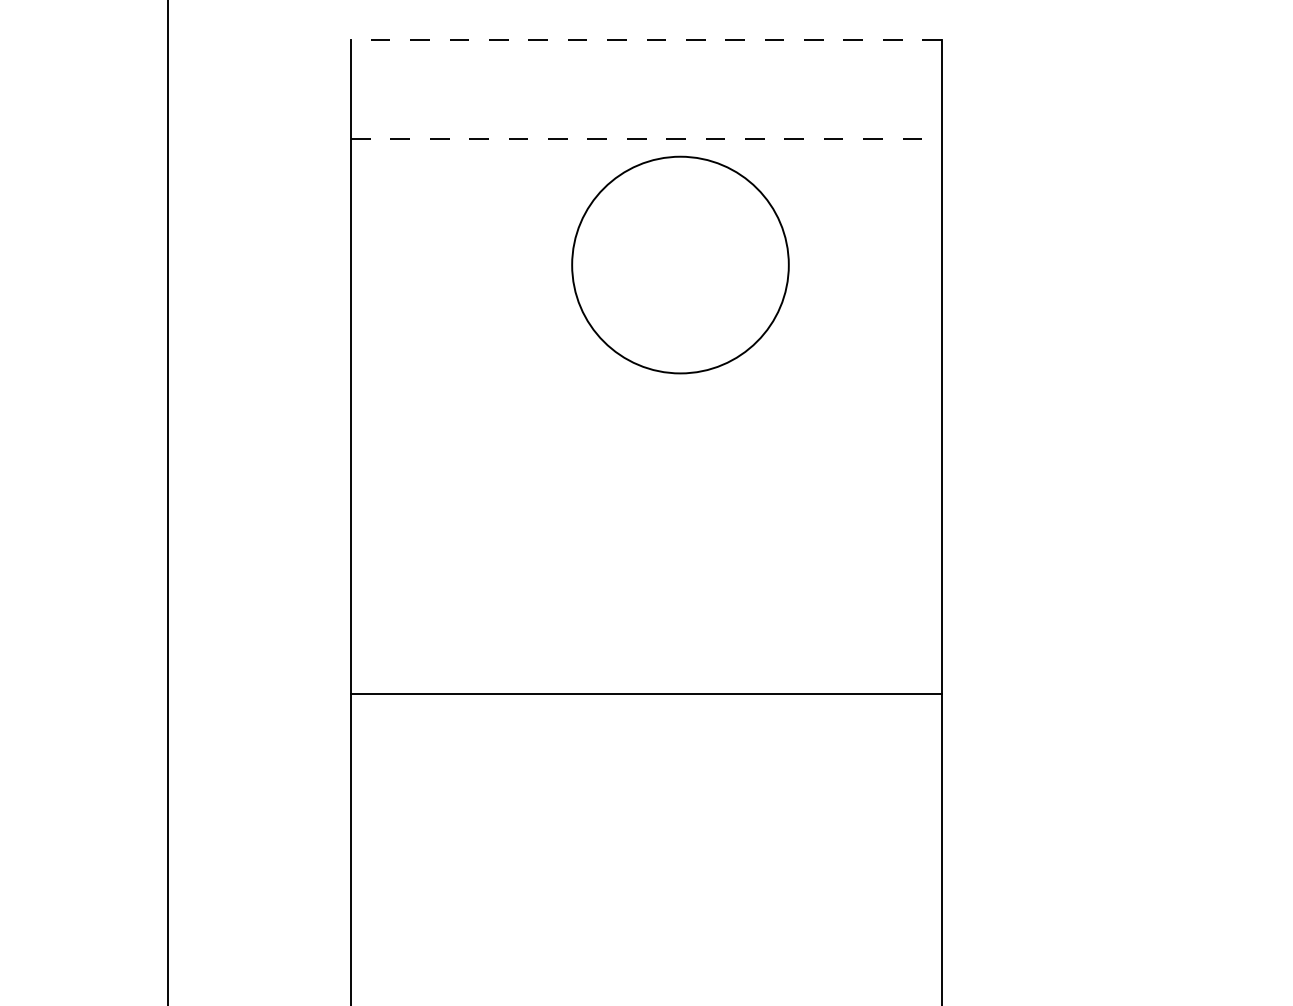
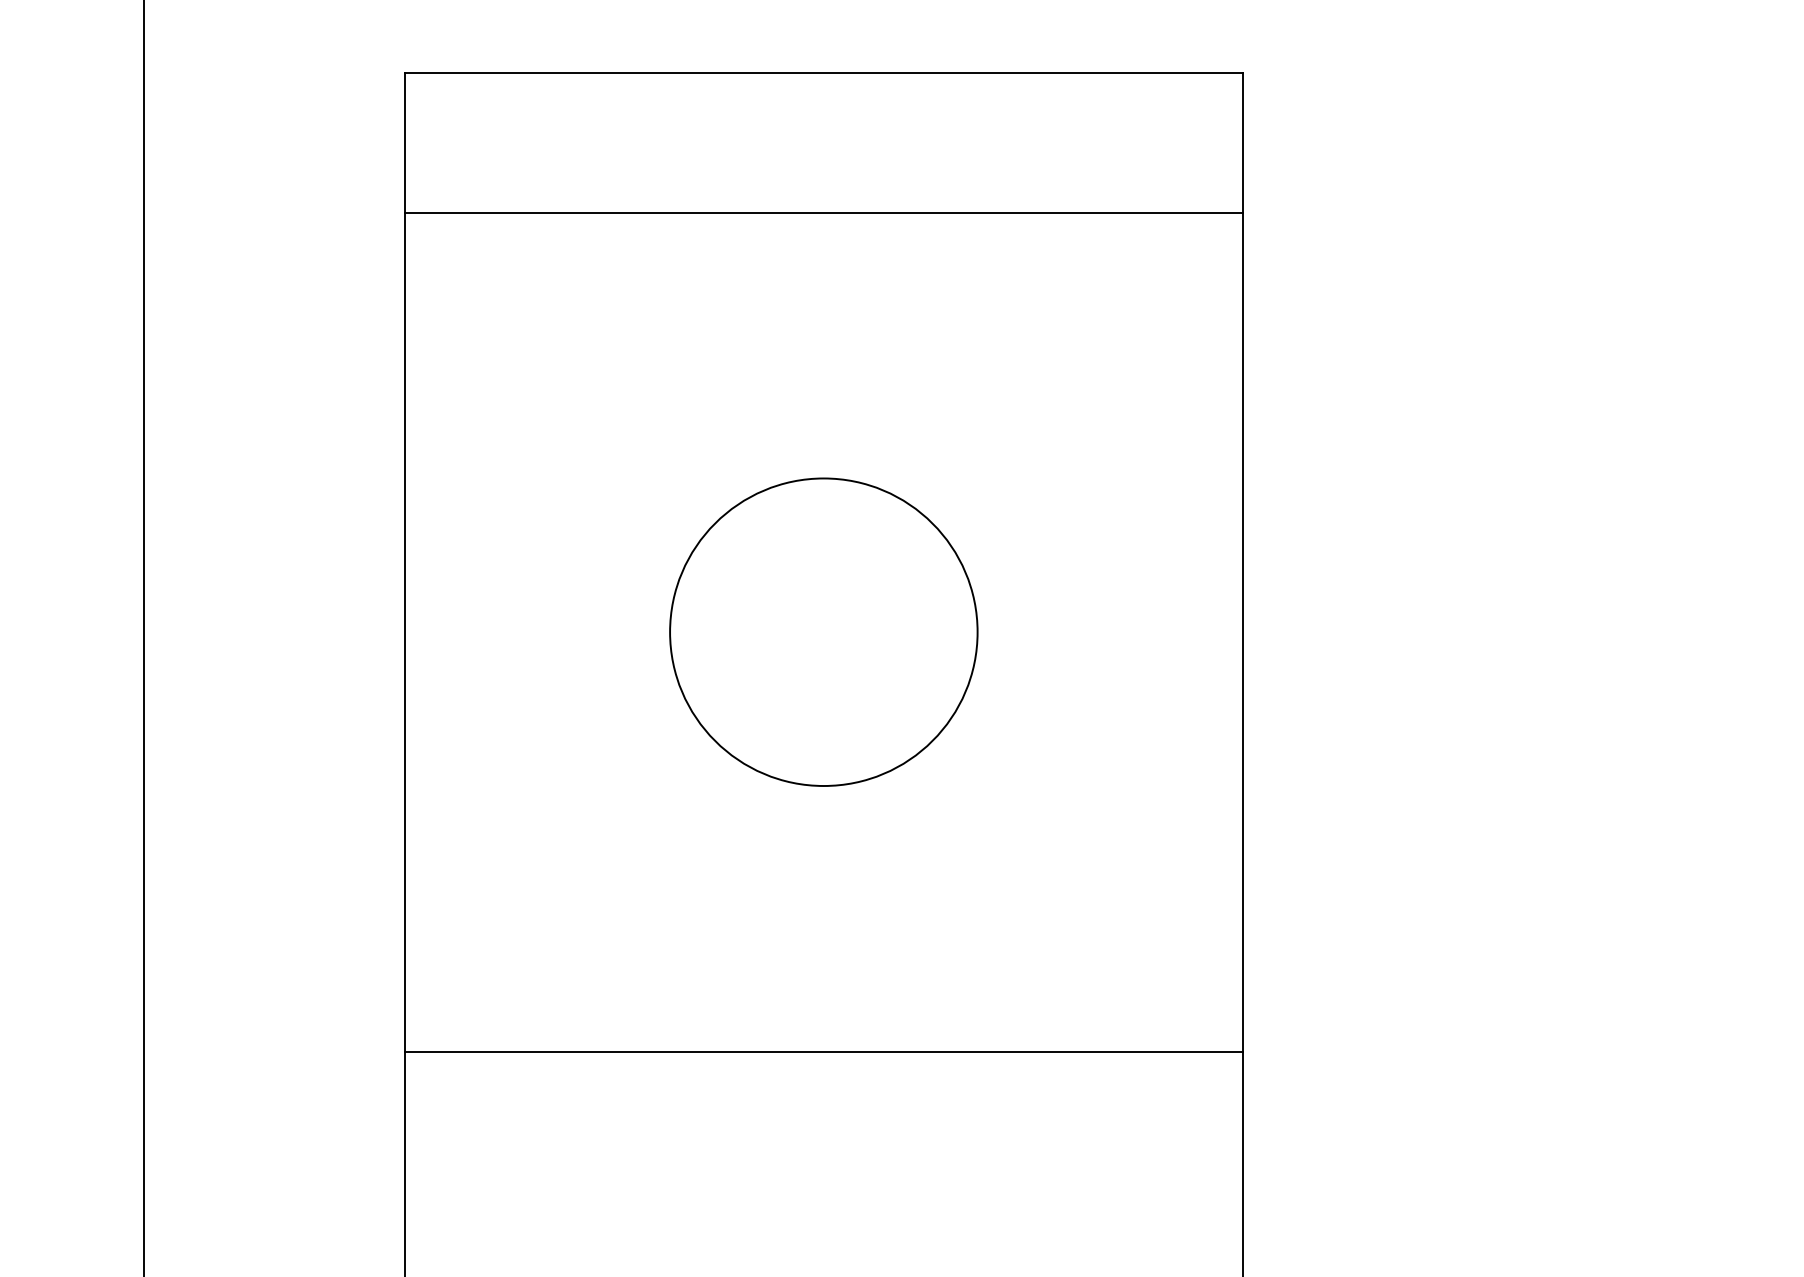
line: (646, 40) -> (823, 73), dashed -> solid
line: (647, 138) -> (825, 212), dashed -> solid
circle: (680, 264) -> (823, 631), moved
line: (646, 693) -> (823, 1051), moved

